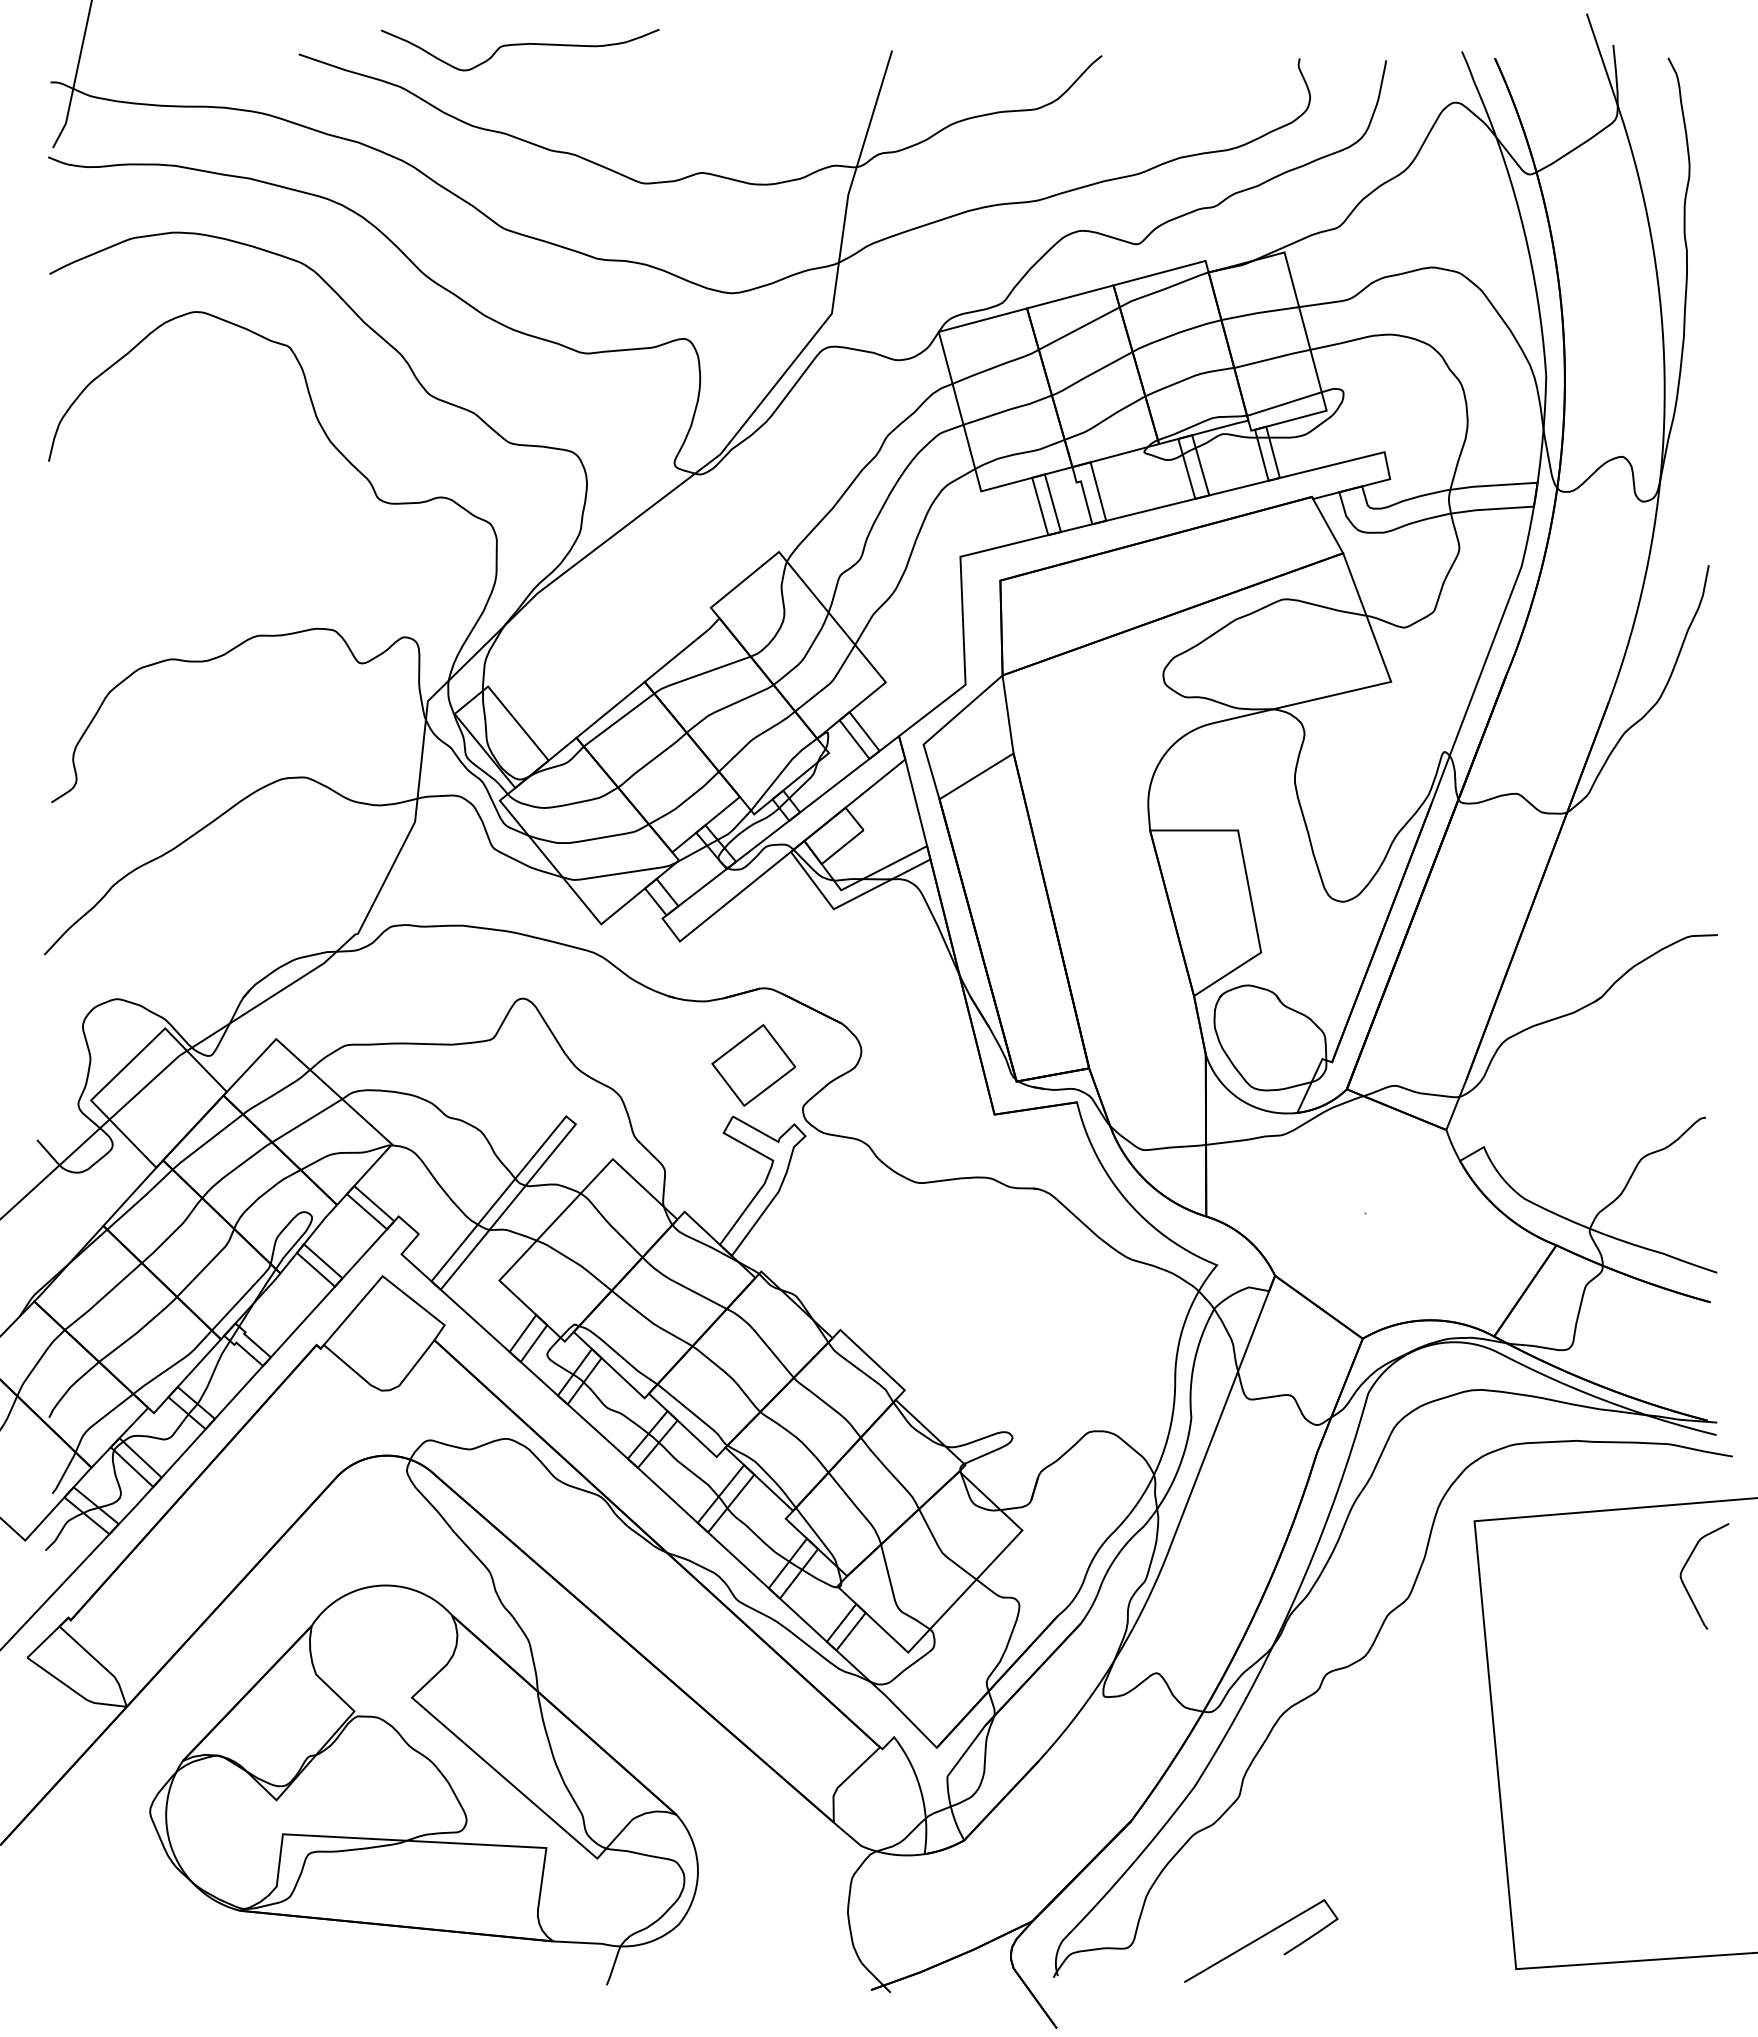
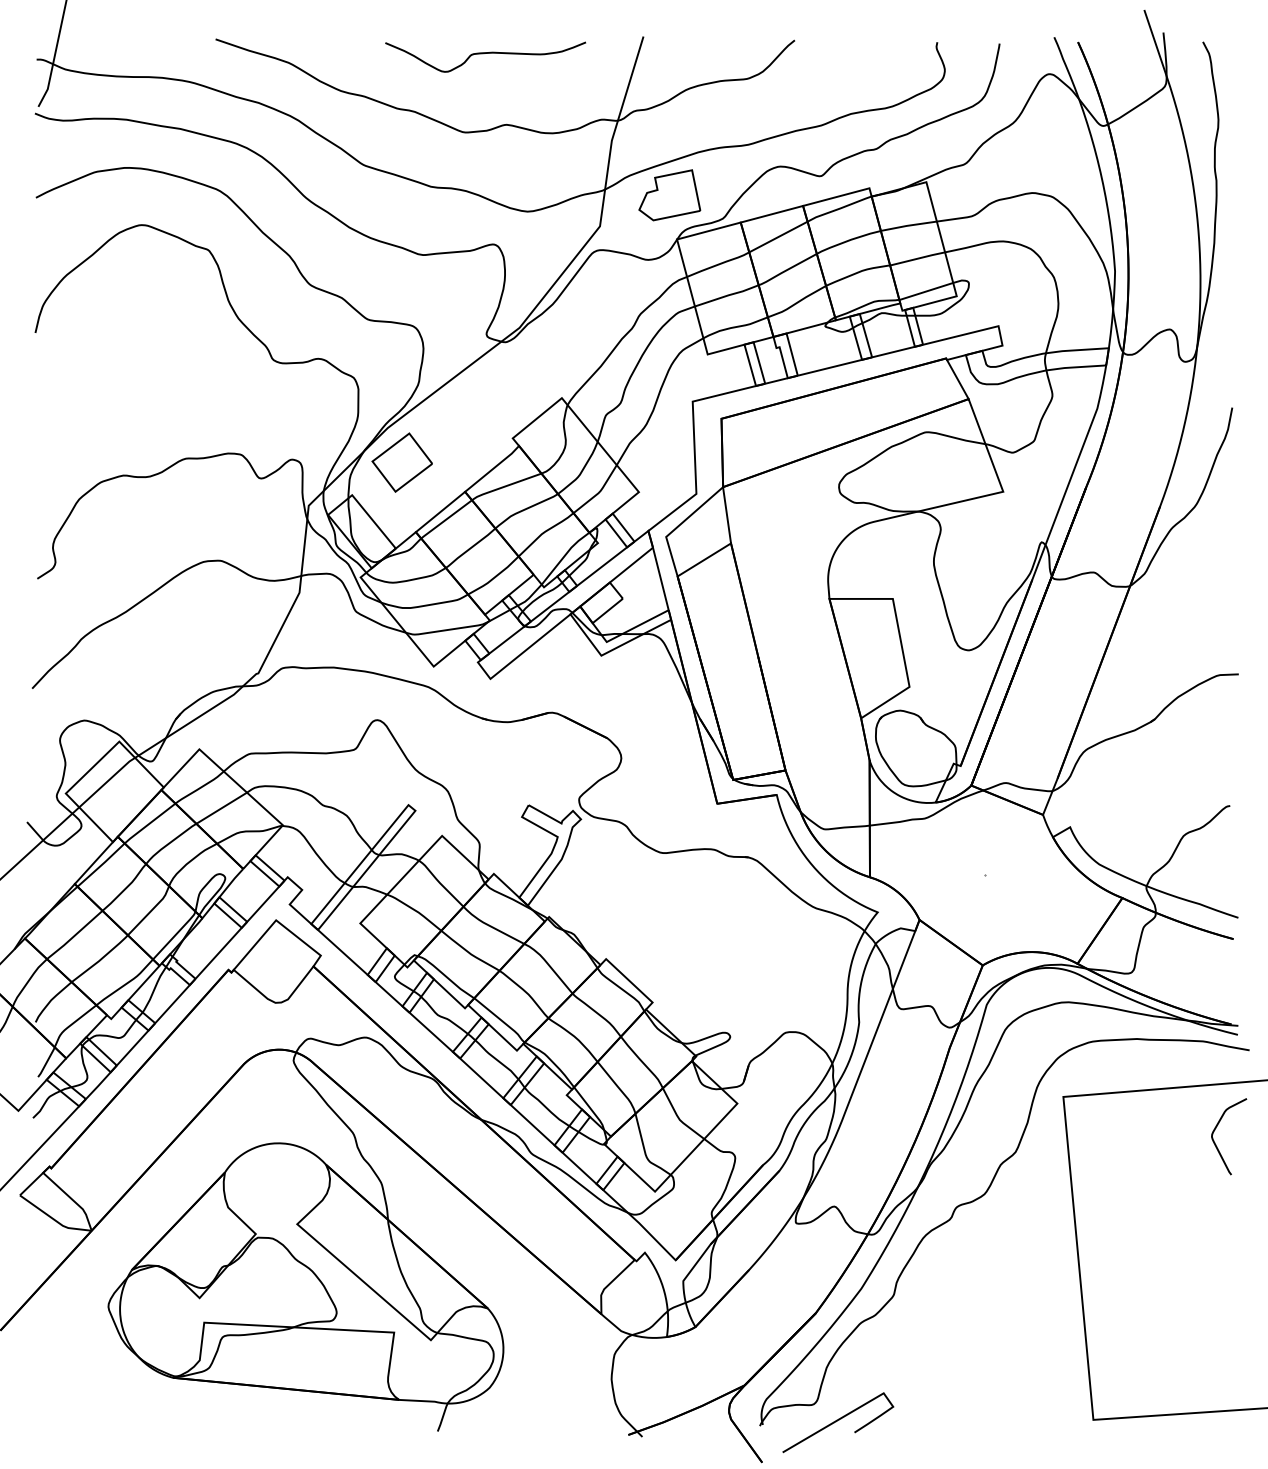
curve: (520, 45) -> (485, 53), moved
part: (928, 270) -> (669, 195), added
part: (753, 1065) -> (402, 462), moved
curve: (1261, 1938) -> (838, 1420), moved

